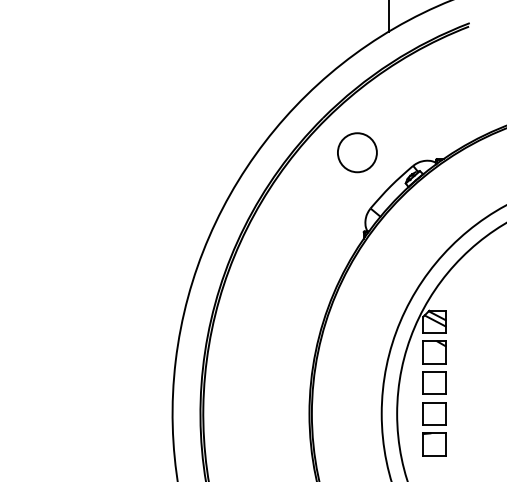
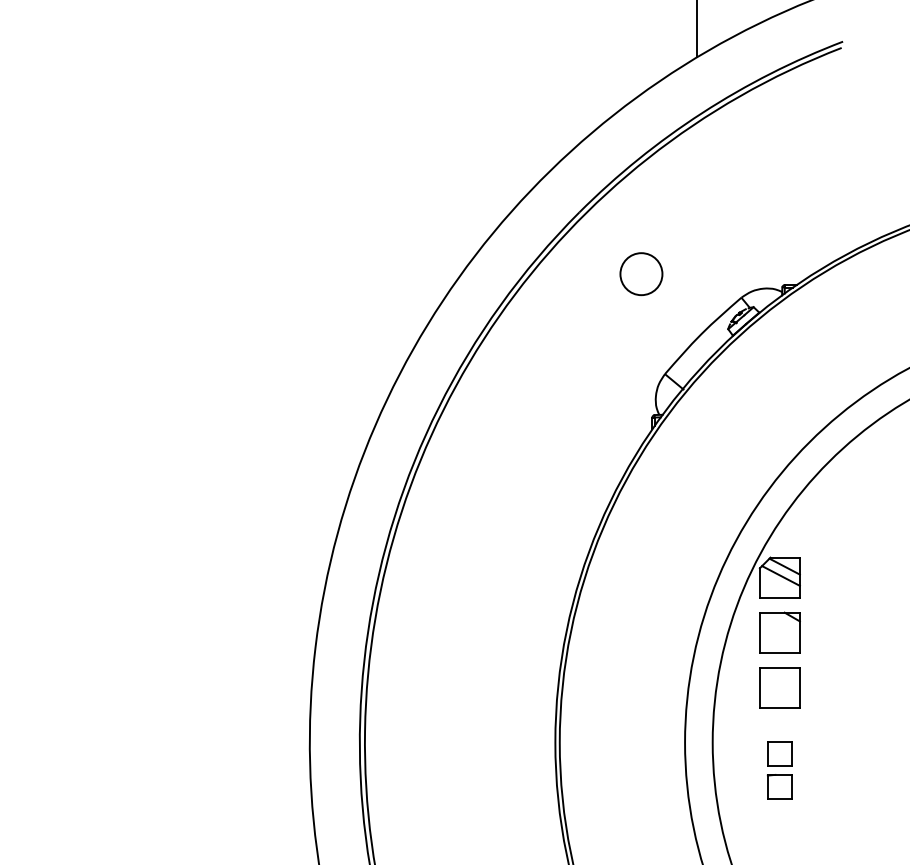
circle: (356, 152) -> (639, 273), size x0.6
part: (434, 429) -> (779, 770), size x0.6

